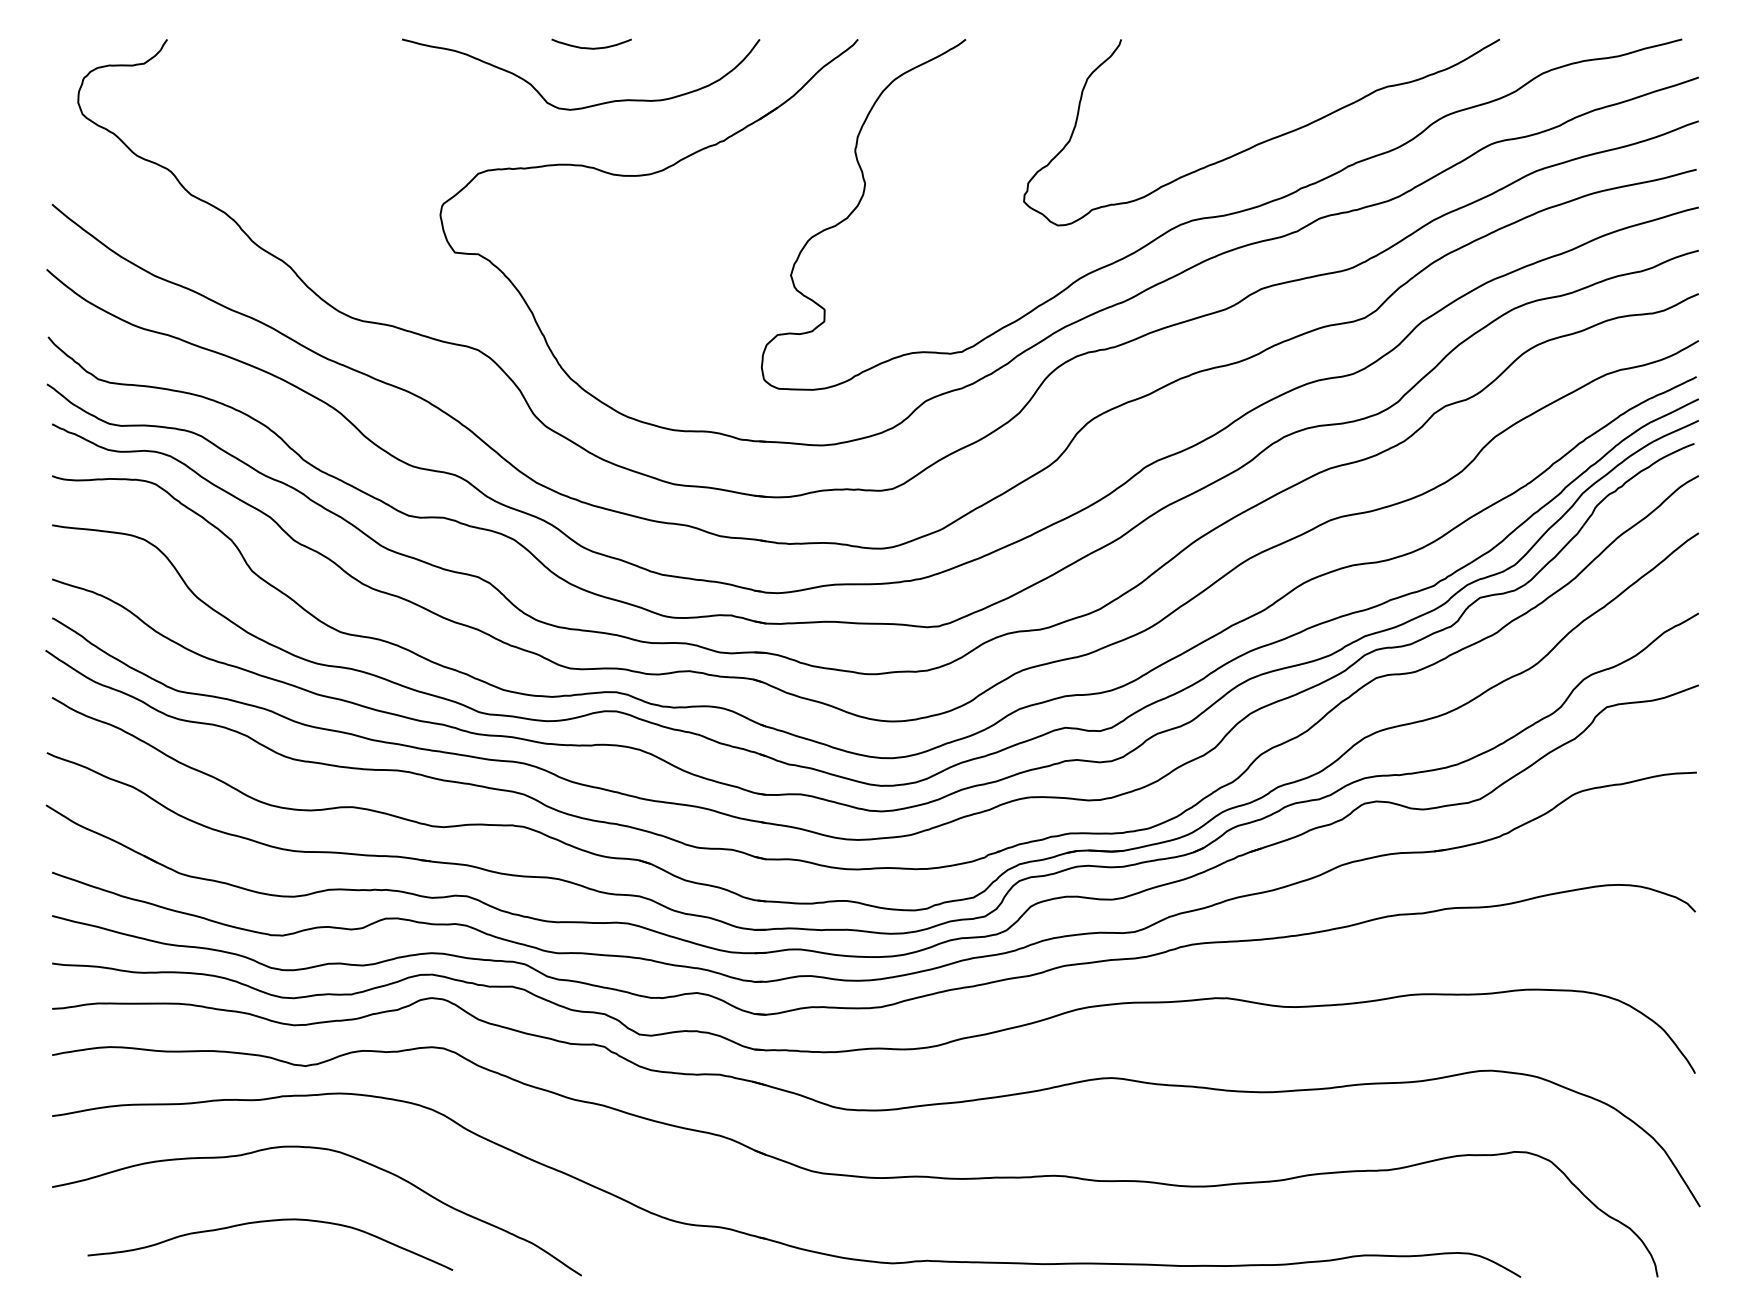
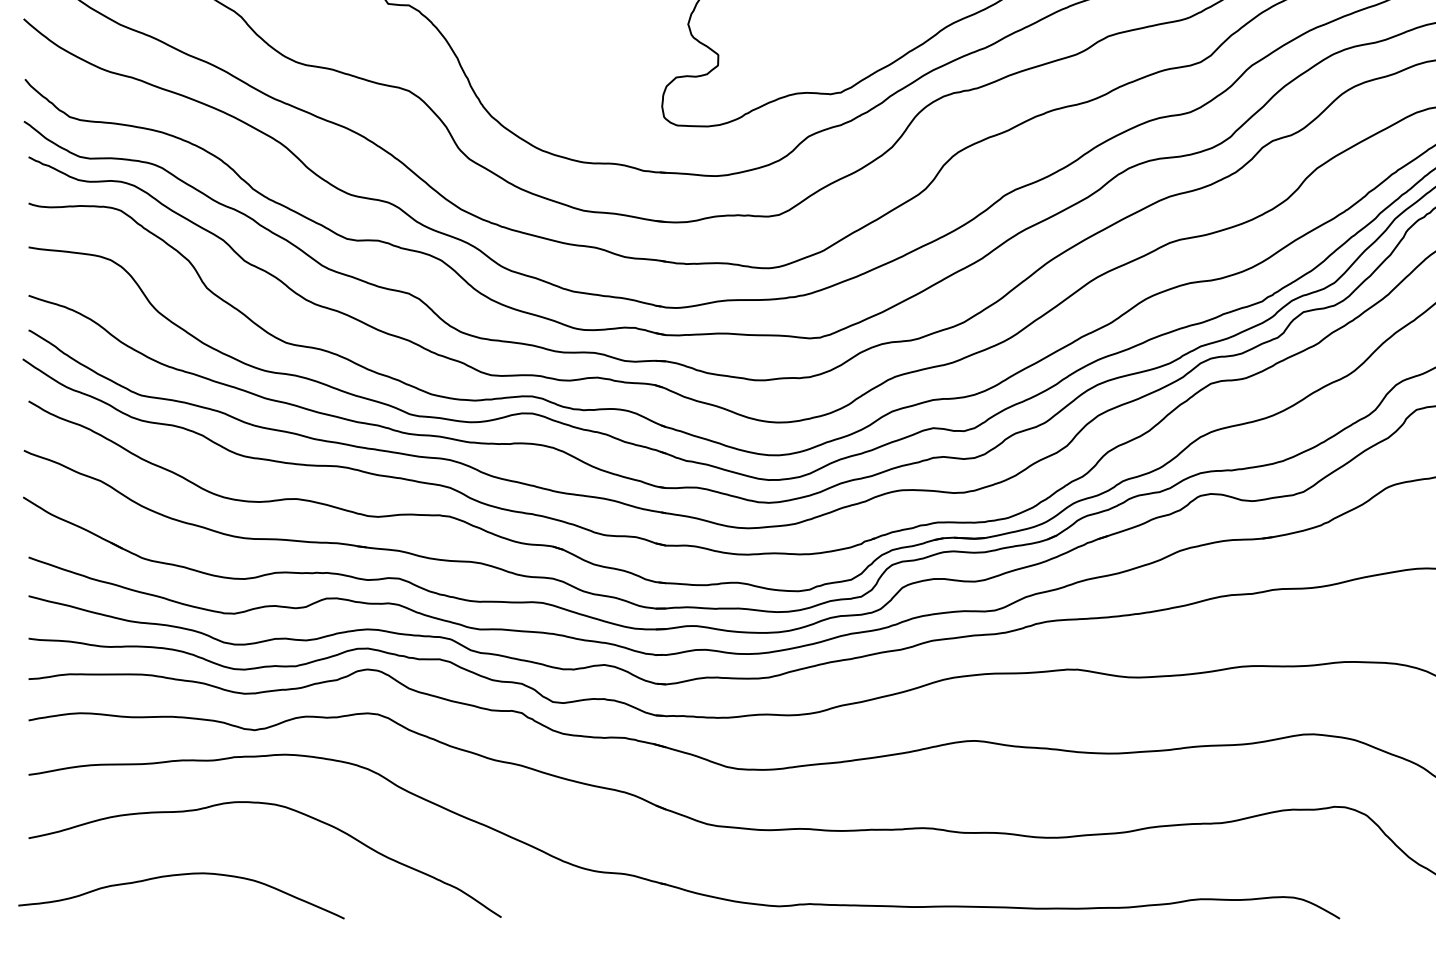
curve: (265, 1222) -> (177, 876), moved

